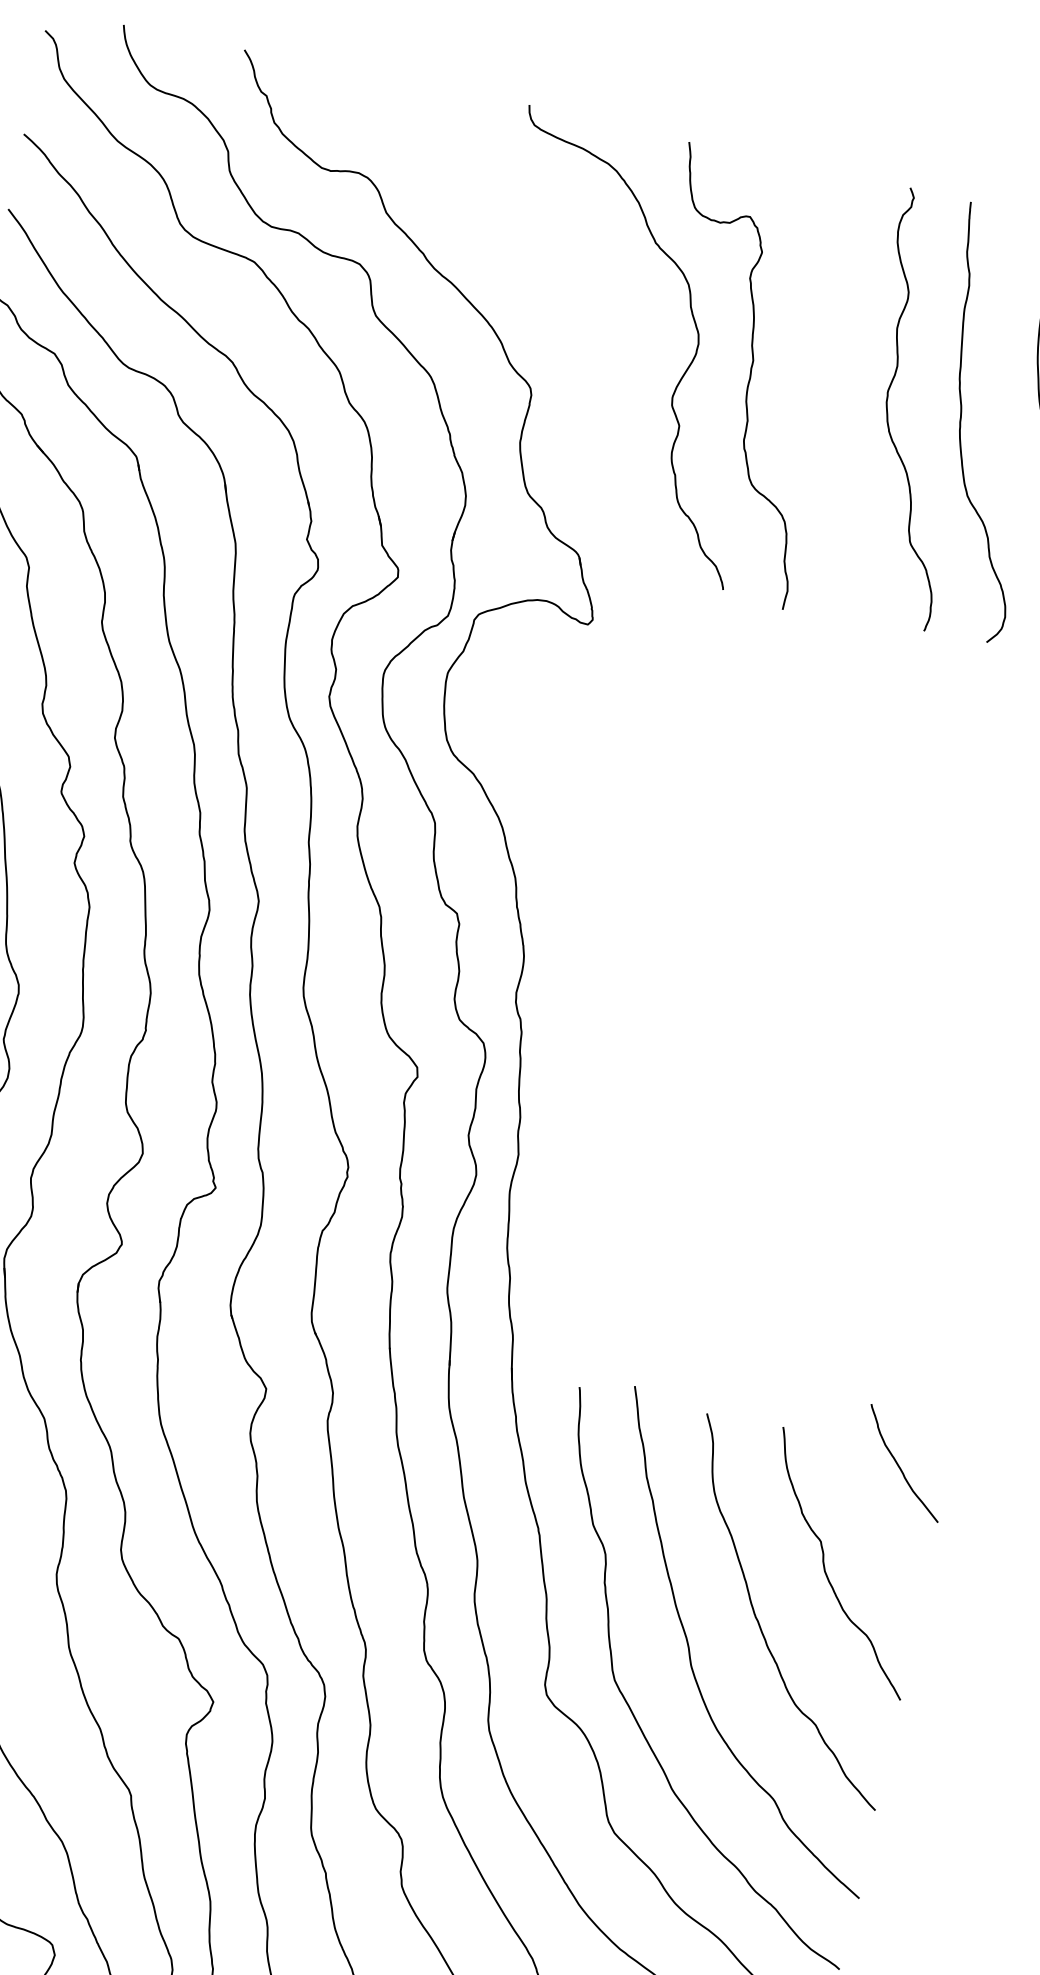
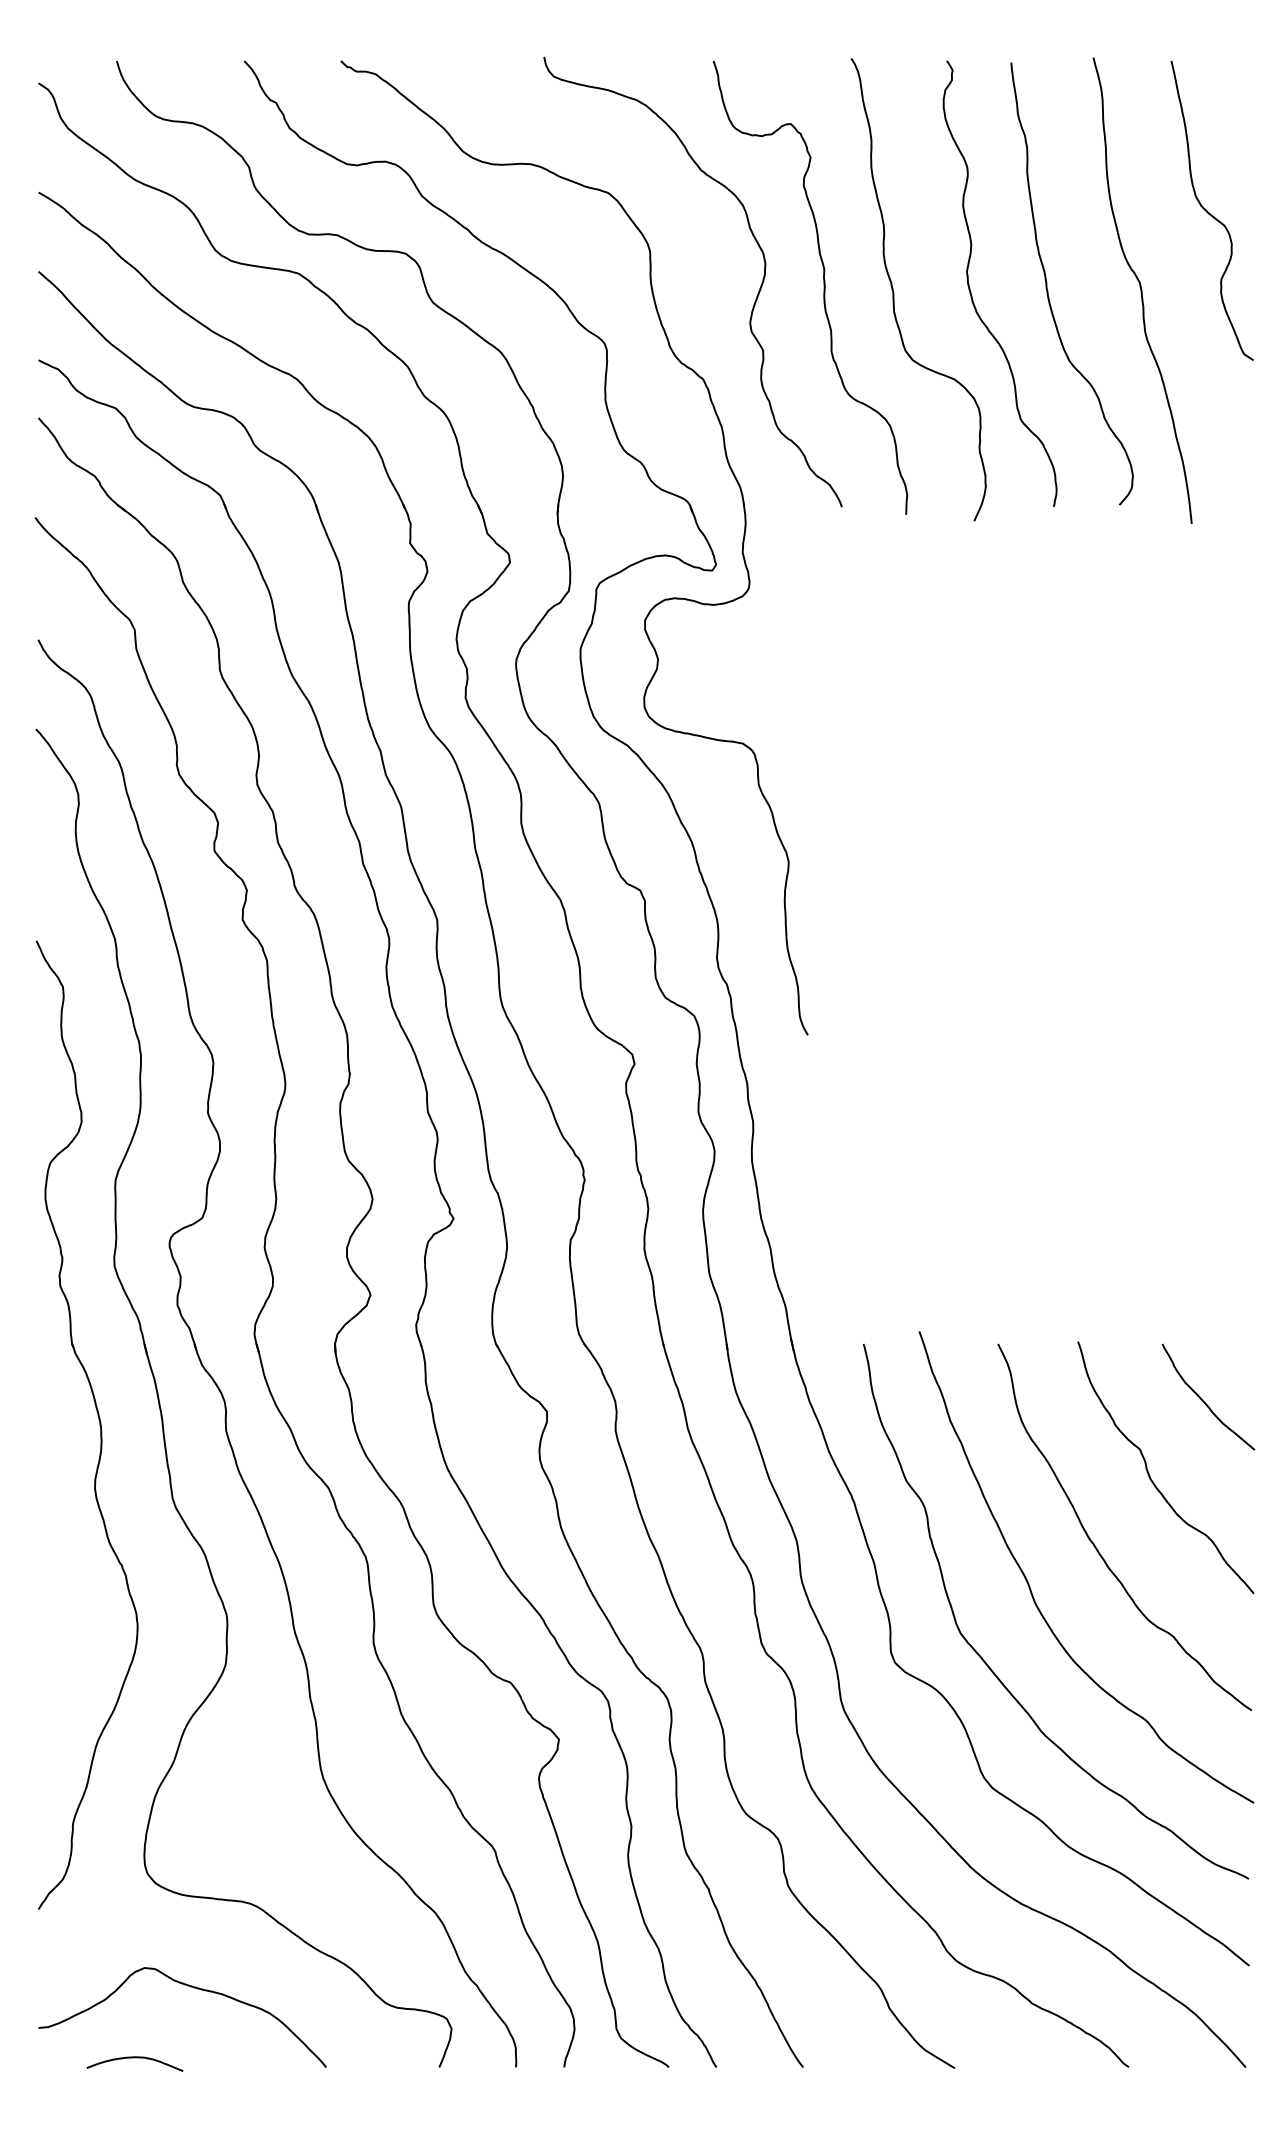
curve: (815, 396) -> (894, 292), added
part: (520, 650) -> (649, 610), added
curve: (899, 1465) -> (1203, 1400), moved

